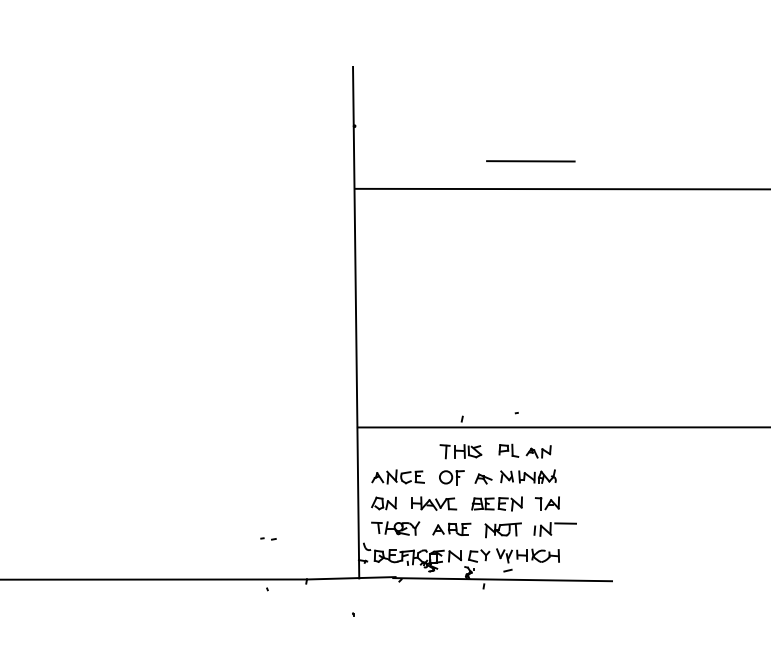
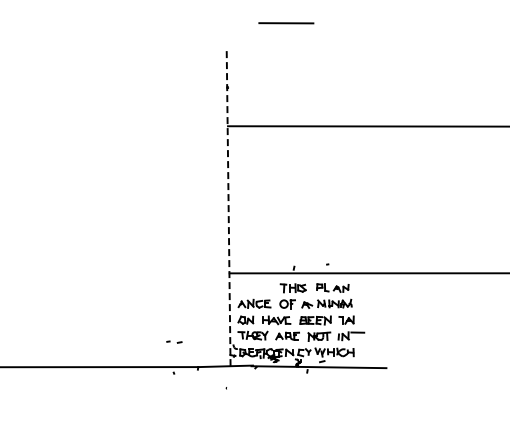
line: (531, 161) -> (286, 23), moved
line: (355, 322) -> (228, 208), solid -> dashed
part: (268, 537) -> (174, 341), size x1.6

